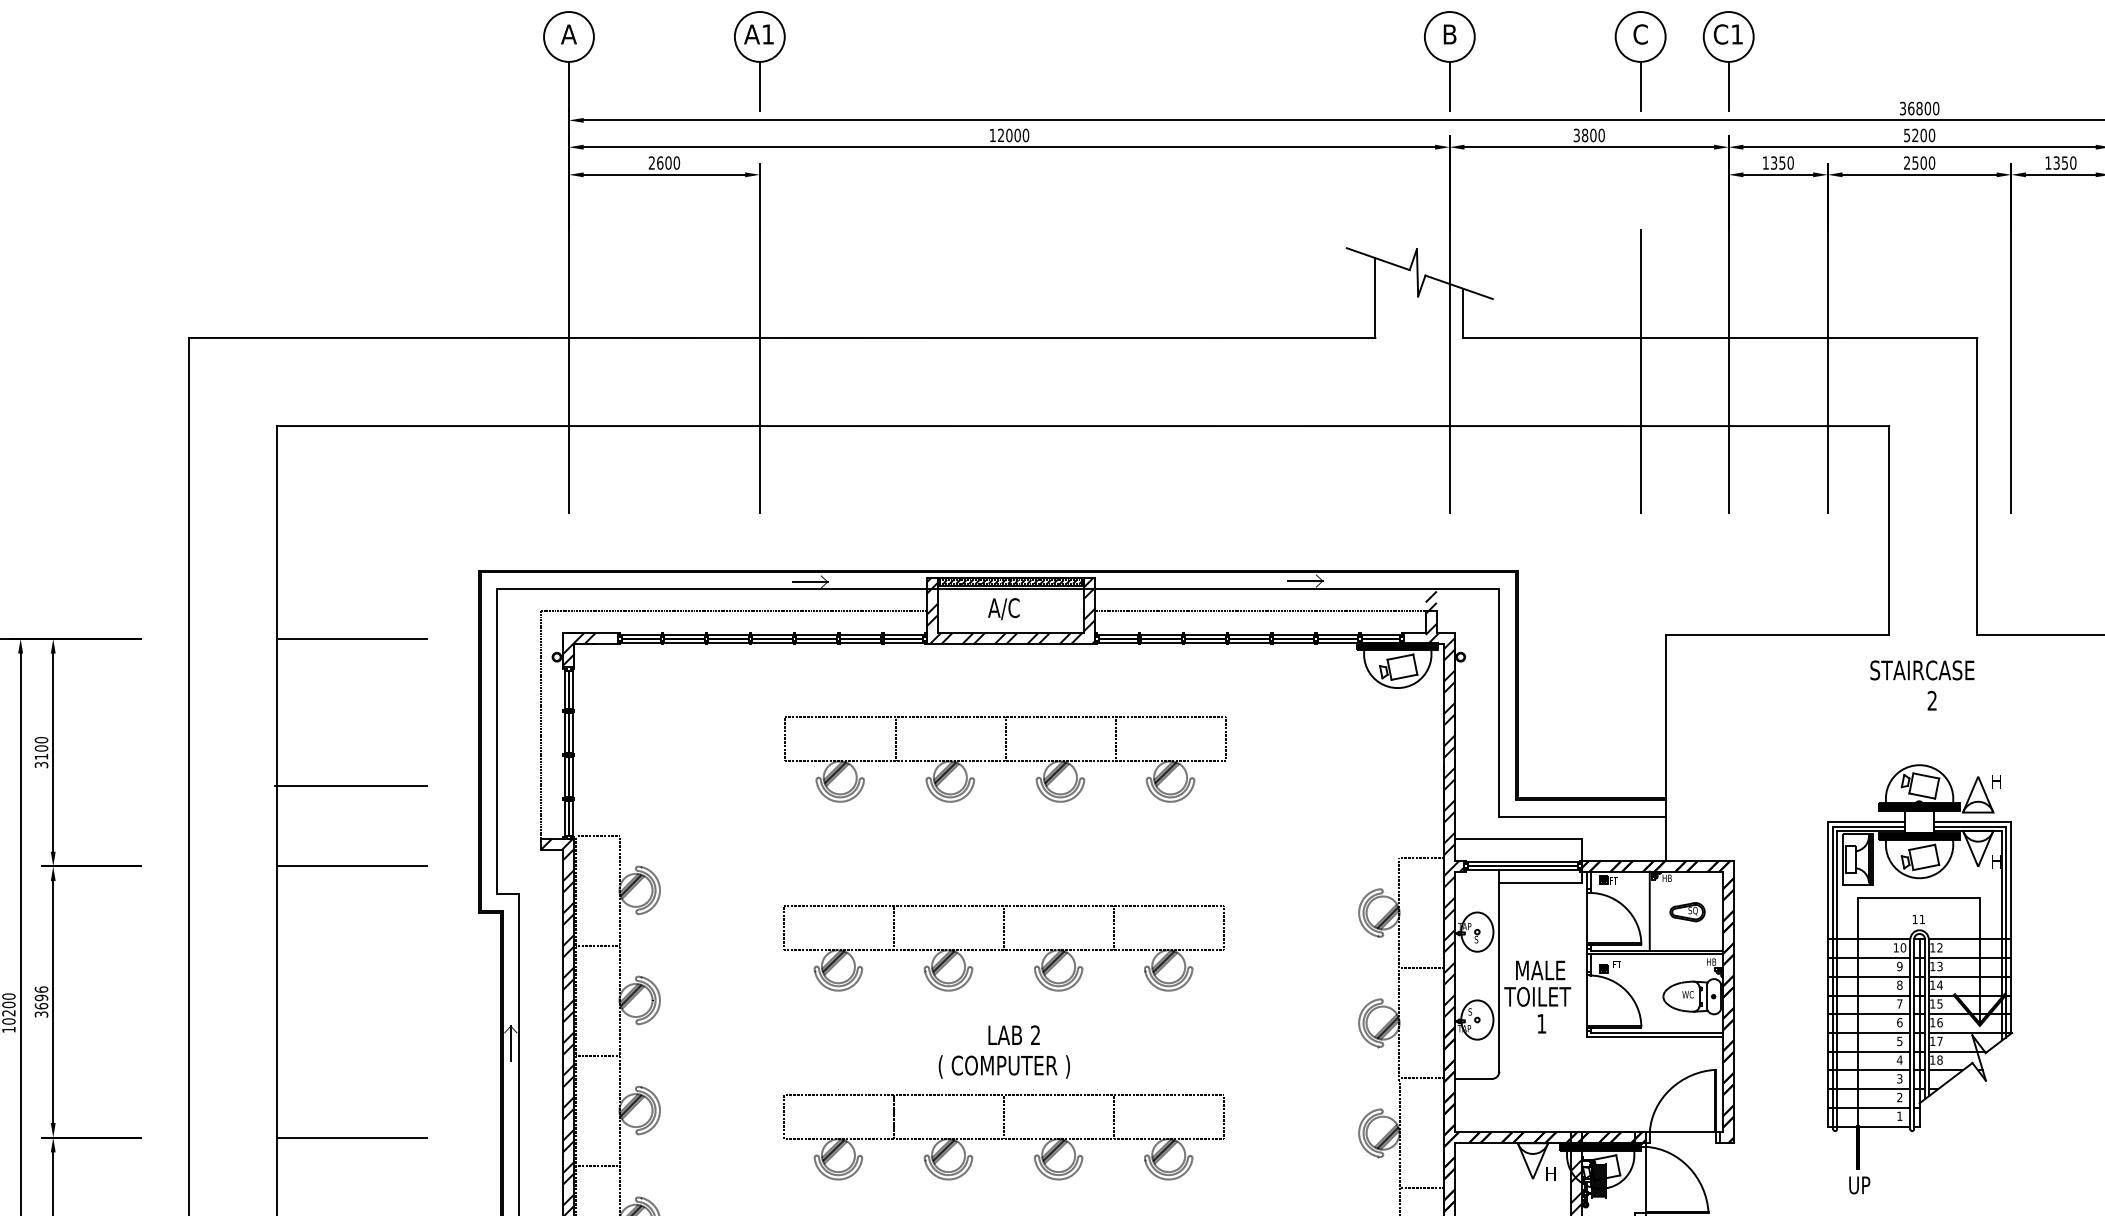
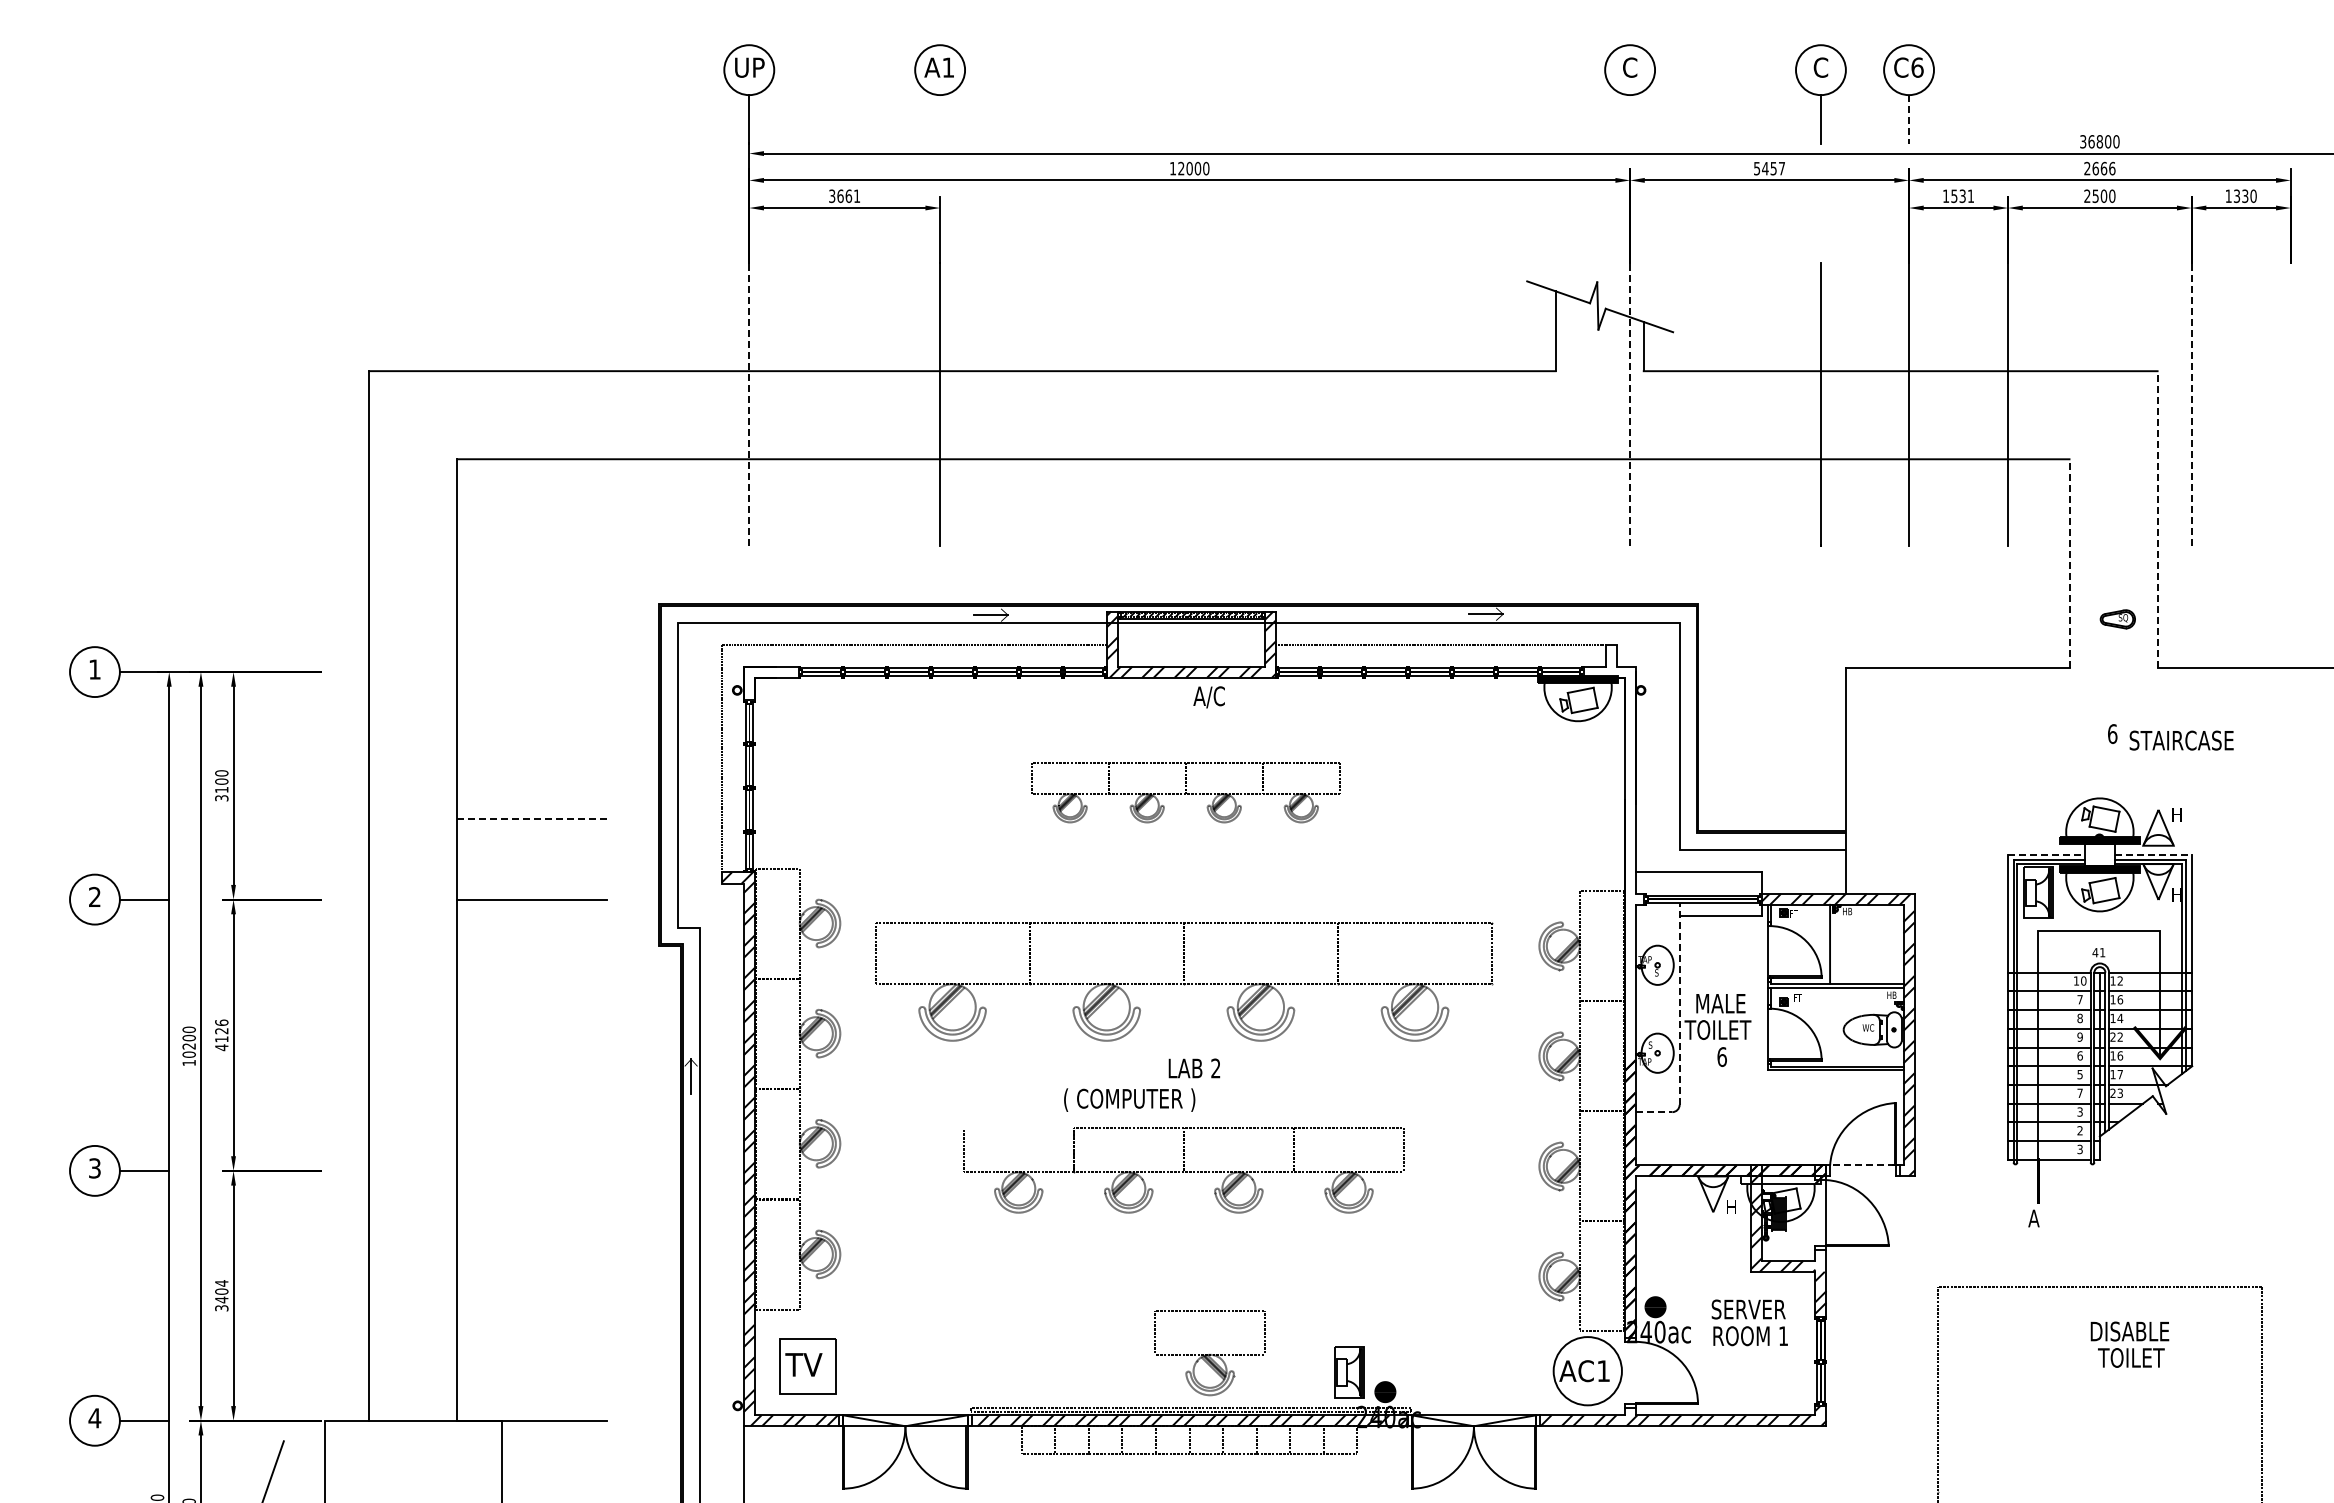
text: (569, 34) -> (749, 67), A -> UP
text: (1450, 34) -> (1630, 67), B -> C
text: (1737, 34) -> (1917, 67), C1 -> C6
line: (760, 86) -> (940, 119), removed
line: (1450, 86) -> (1630, 119), removed
line: (1729, 86) -> (1909, 119), solid -> dashed
text: (1589, 135) -> (1769, 168), 3800 -> 5457
text: (1919, 135) -> (2099, 168), 5200 -> 2666
text: (1782, 162) -> (1962, 195), 1350 -> 1531
text: (2065, 162) -> (2245, 195), 1350 -> 1330
text: (664, 163) -> (844, 196), 2600 -> 3661
line: (569, 371) -> (749, 404), solid -> dashed
line: (1450, 371) -> (1630, 404), solid -> dashed
line: (2011, 371) -> (2191, 404), solid -> dashed
line: (1977, 486) -> (2157, 519), solid -> dashed
line: (1889, 530) -> (2069, 563), solid -> dashed
text: (1003, 609) -> (1208, 697), moved
line: (352, 639) -> (532, 672), removed
hatch: (579, 649) -> (759, 682), removed
text: (1922, 670) -> (2181, 740), moved
text: (1932, 700) -> (2112, 733), 2 -> 6
part: (1005, 759) -> (1185, 792), size x0.7
line: (350, 785) -> (530, 818), solid -> dashed
hatch: (1445, 804) -> (1625, 837), removed
line: (1866, 821) -> (2046, 854), solid -> dashed
line: (1973, 821) -> (2153, 854), solid -> dashed
part: (1687, 912) -> (2117, 619), moved
text: (1915, 919) -> (2095, 952), 11 -> 41
part: (1003, 948) -> (1183, 981), size x1.4
text: (1899, 966) -> (2079, 999), 9 -> 7
text: (1940, 966) -> (2120, 999), 13 -> 16
line: (1499, 970) -> (1679, 1003), solid -> dashed
hatch: (1657, 1001) -> (1837, 1034), removed
text: (1899, 1003) -> (2079, 1036), 7 -> 9
text: (1936, 1003) -> (2116, 1036), 15 -> 22
text: (41, 1006) -> (221, 1039), 3696 -> 4126
text: (1541, 1024) -> (1721, 1057), 1 -> 6
text: (1900, 1059) -> (2080, 1092), 4 -> 7
text: (1936, 1059) -> (2116, 1092), 18 -> 23
text: (1004, 1066) -> (1129, 1099), moved
line: (1474, 1079) -> (1654, 1112), solid -> dashed
line: (838, 1095) -> (1018, 1128), removed
text: (1899, 1116) -> (2079, 1149), 1 -> 3
line: (1681, 1132) -> (1861, 1165), solid -> dashed
line: (352, 1137) -> (532, 1170), removed
fill: (1600, 1146) -> (1780, 1179), removed
text: (1859, 1185) -> (2039, 1218), UP -> A

